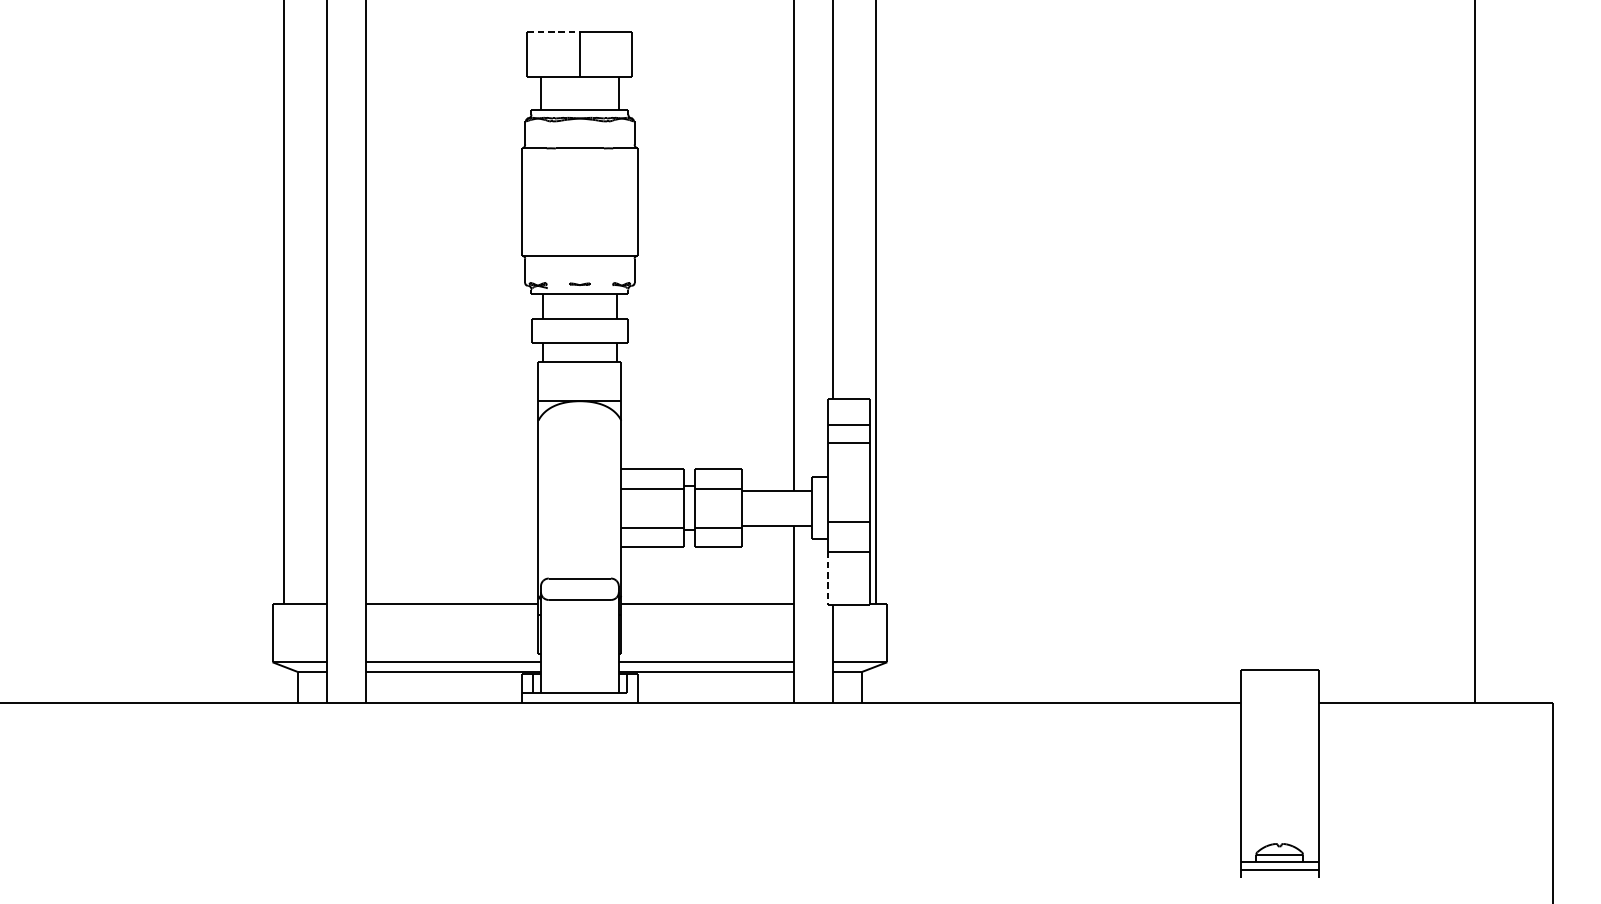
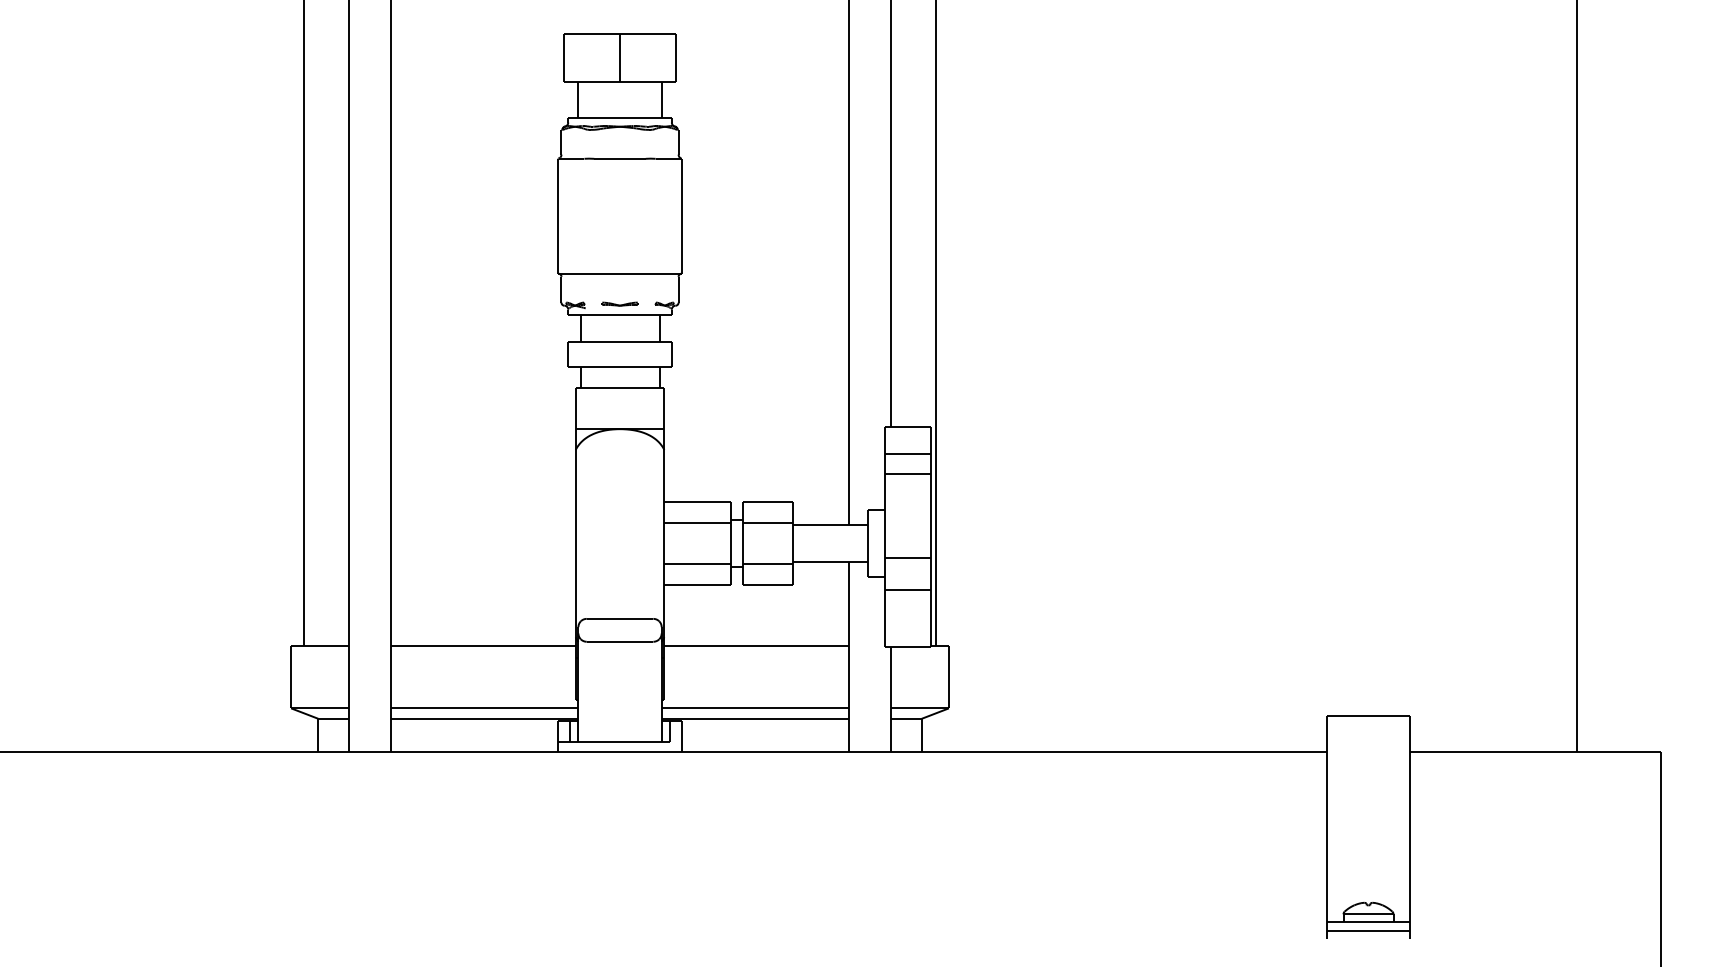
line: (554, 32) -> (592, 34), dashed -> solid
part: (579, 283) -> (619, 303), size x1.67
line: (827, 578) -> (884, 618), dashed -> solid

